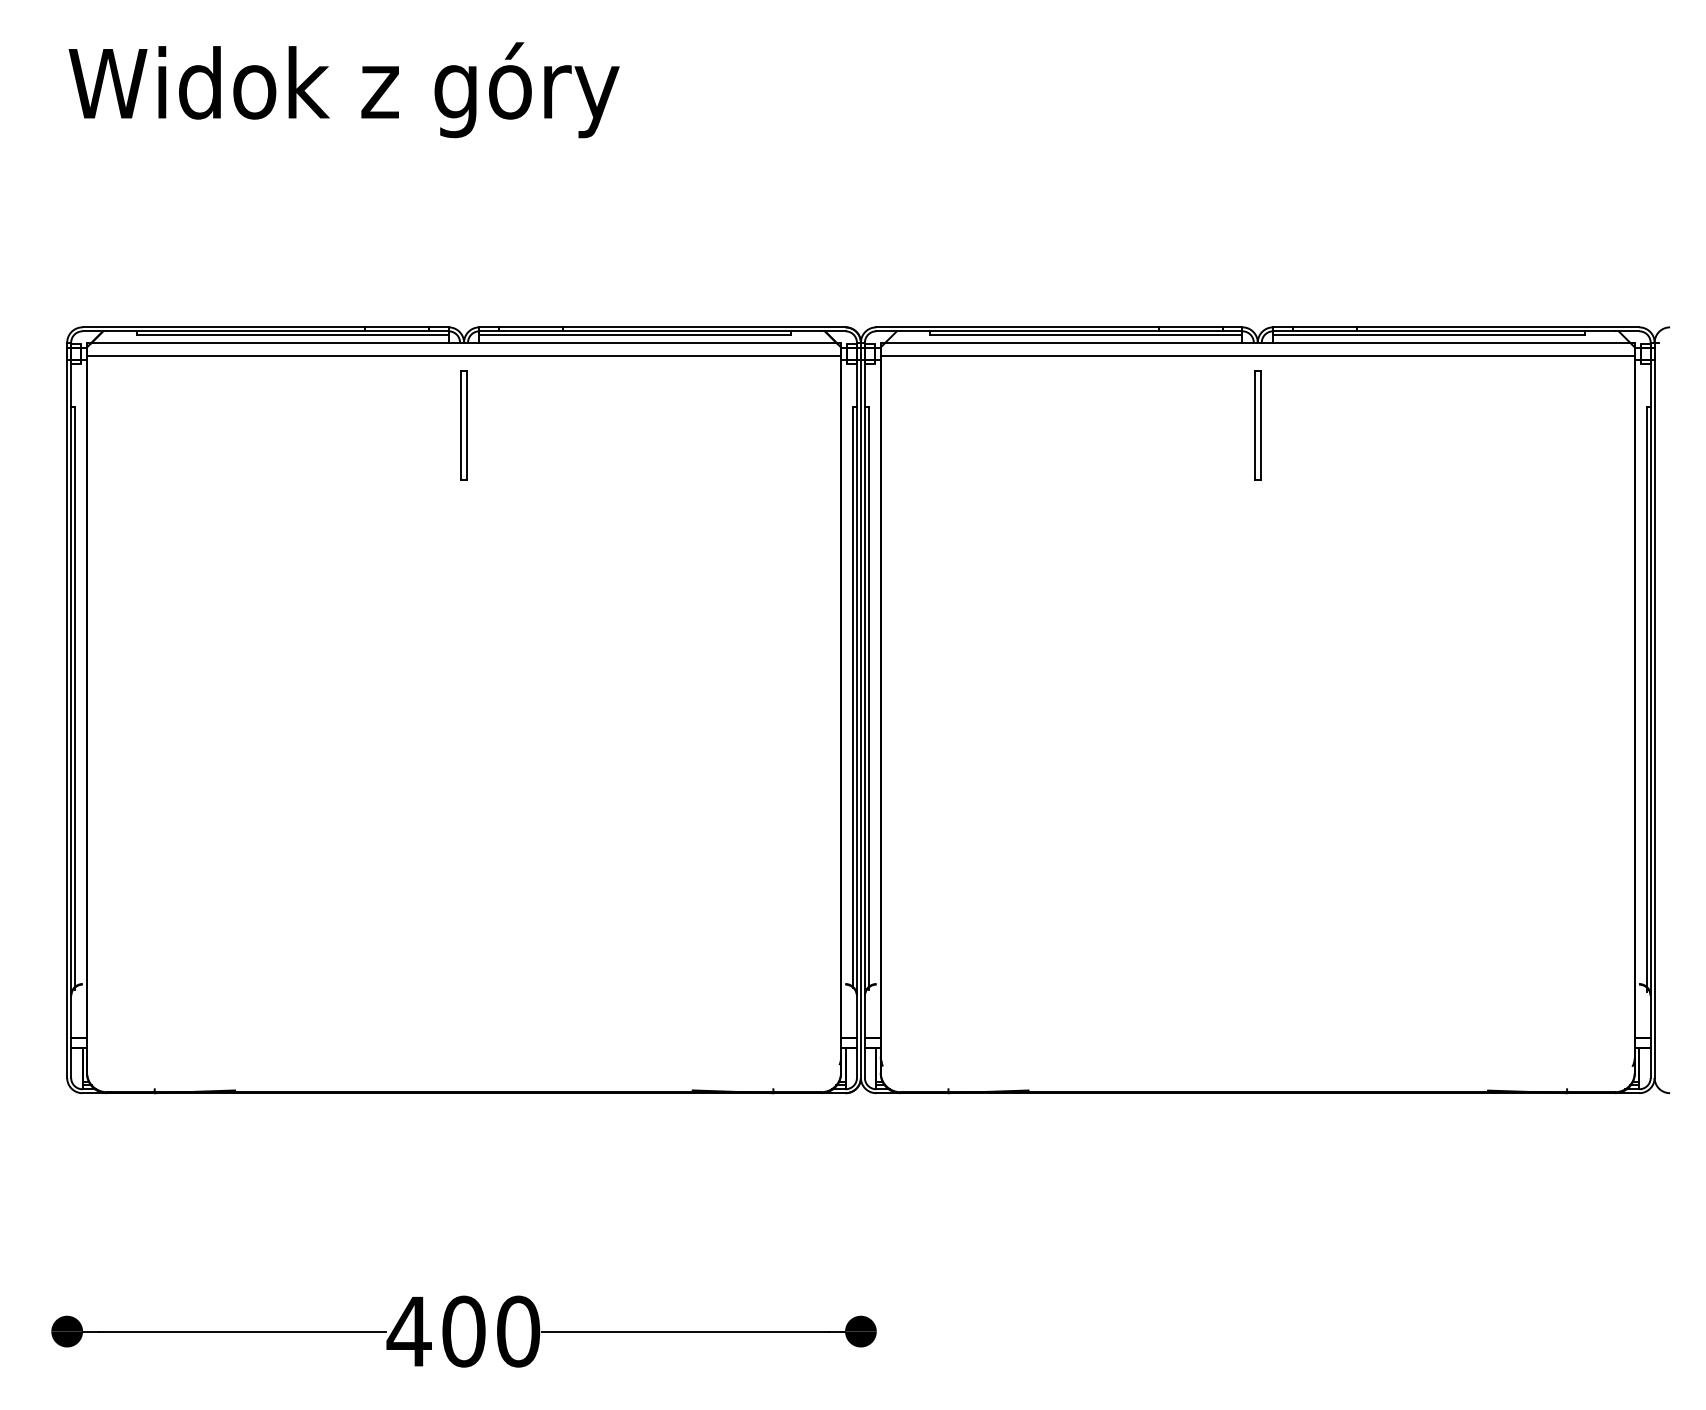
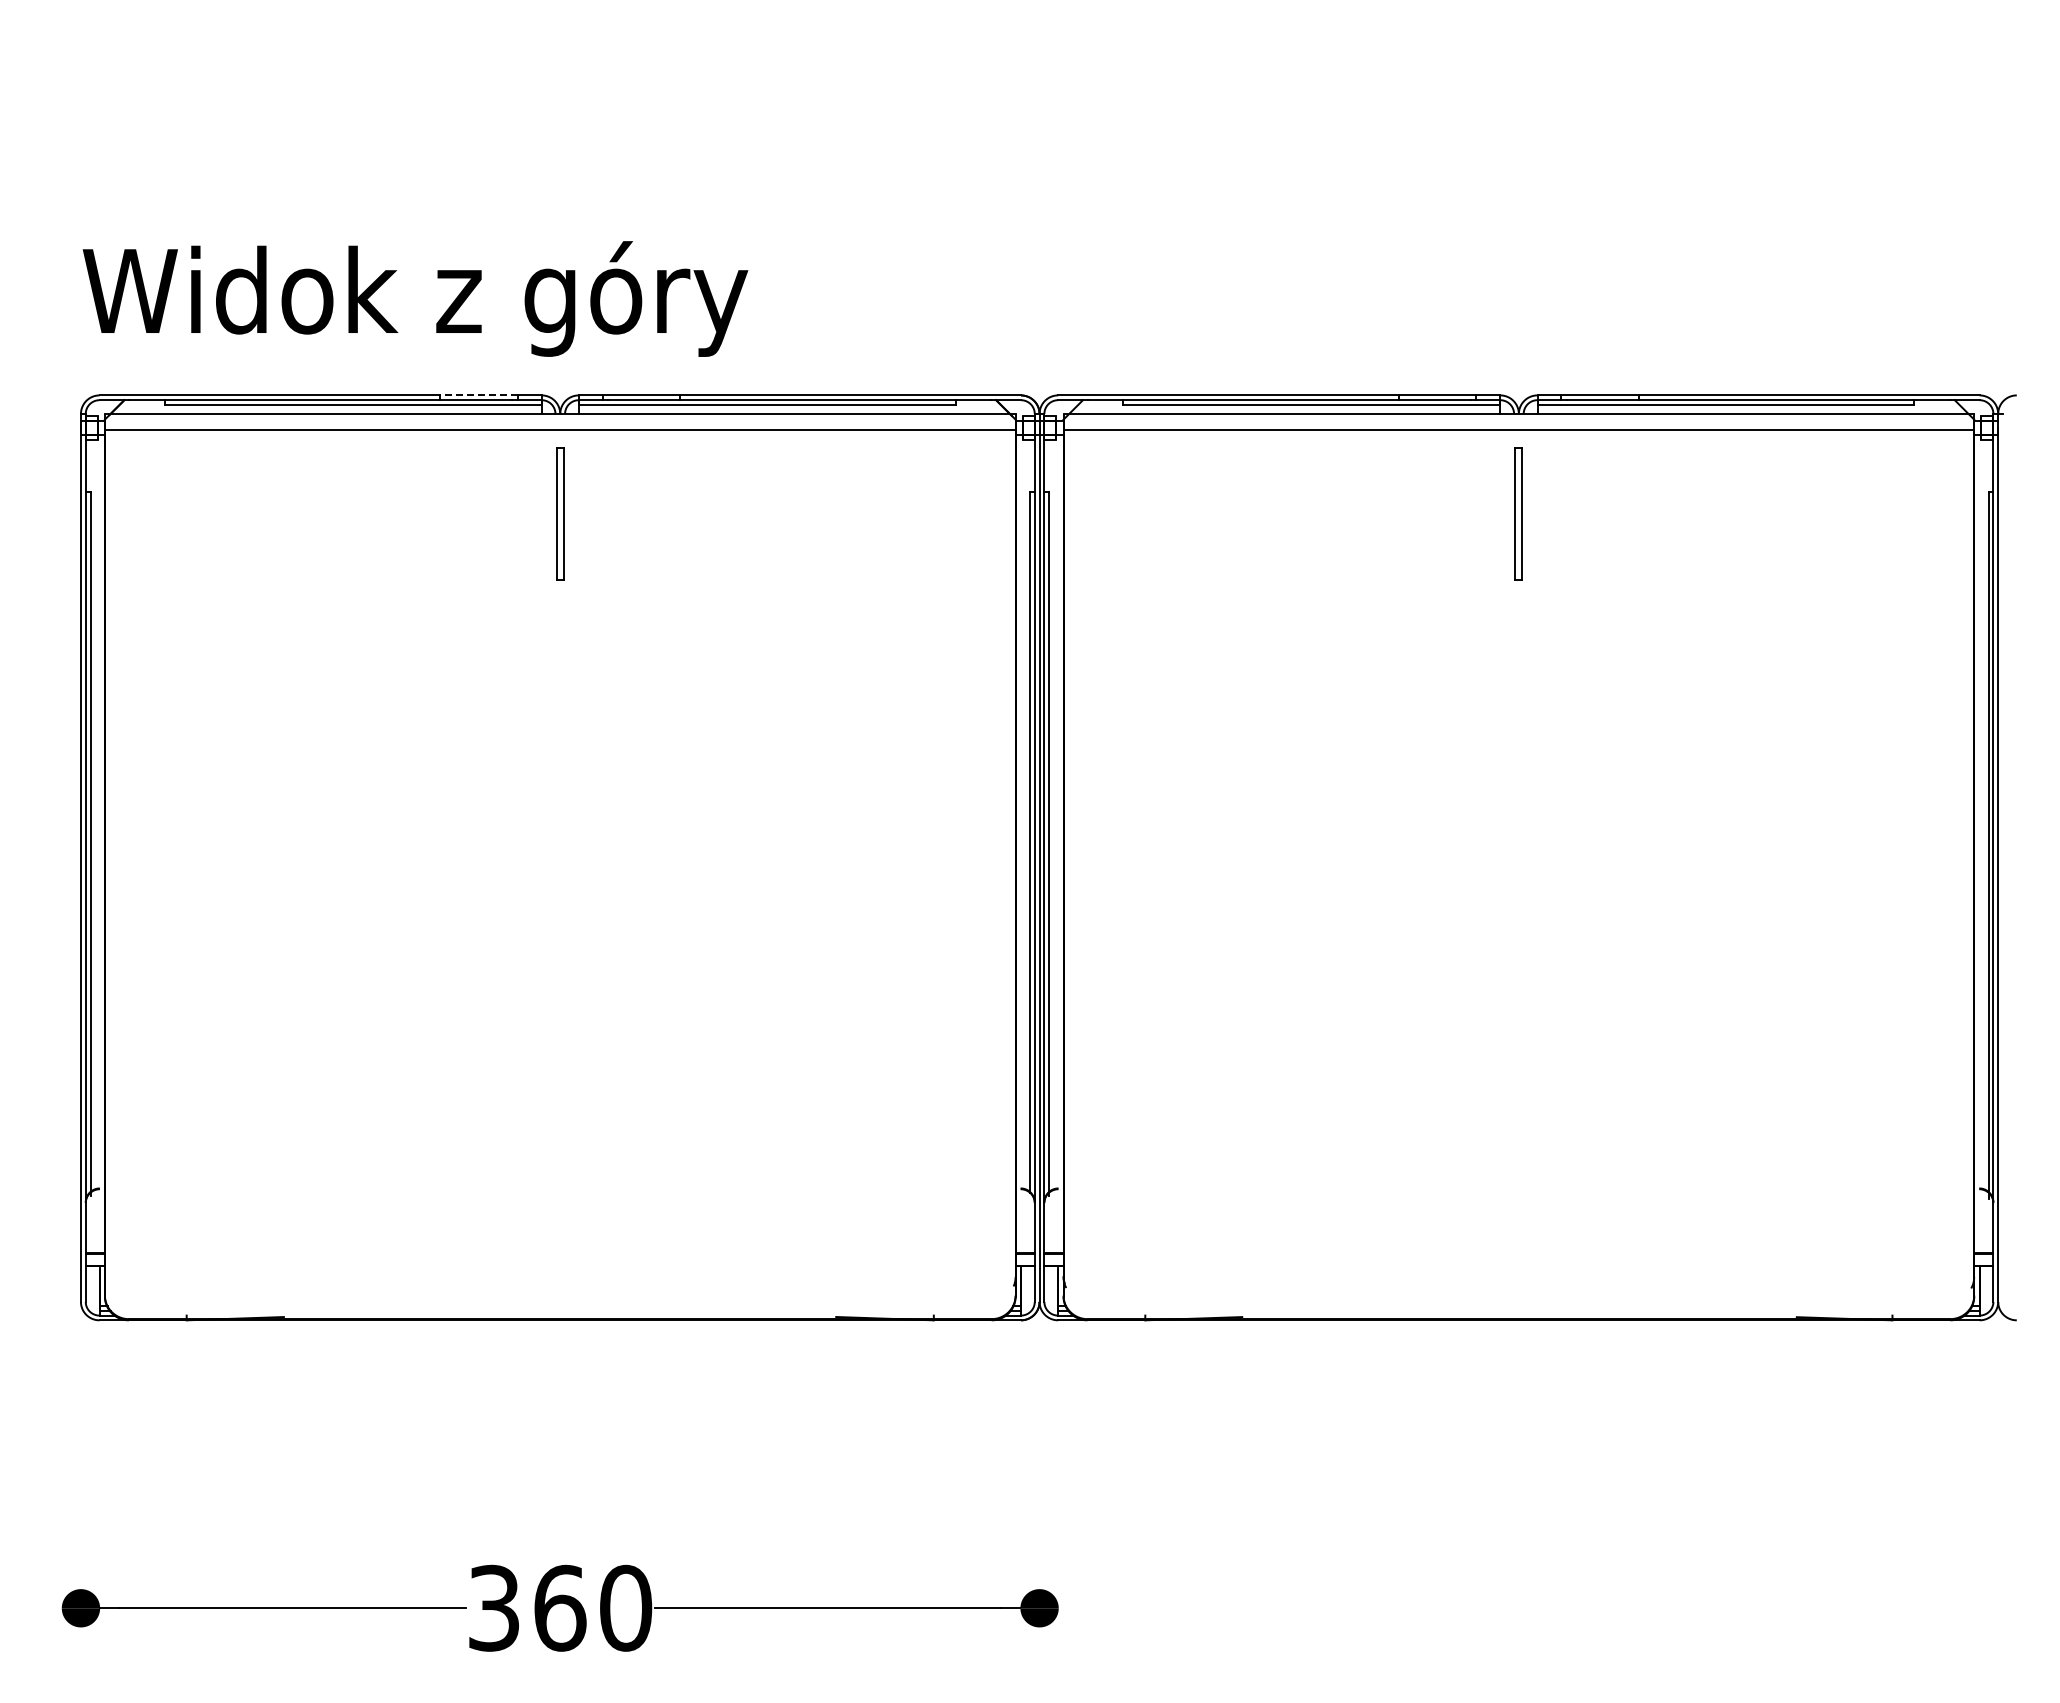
text: (344, 89) -> (415, 298), moved
line: (397, 327) -> (479, 395), solid -> dashed
text: (436, 1330) -> (526, 1607), 400 -> 360

